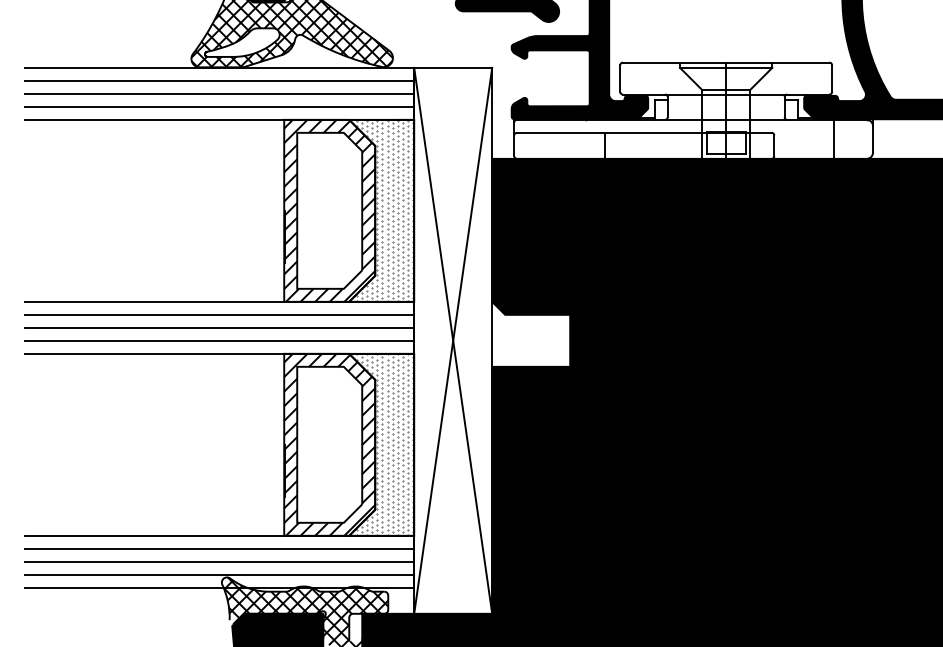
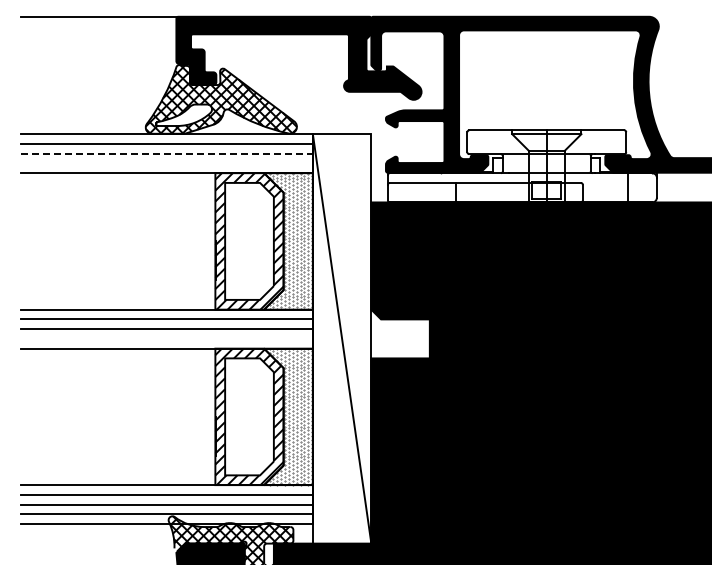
line: (220, 93) -> (167, 153), solid -> dashed
line: (219, 106) -> (166, 163), removed
line: (219, 340) -> (166, 338), removed
line: (452, 340) -> (341, 338), removed

